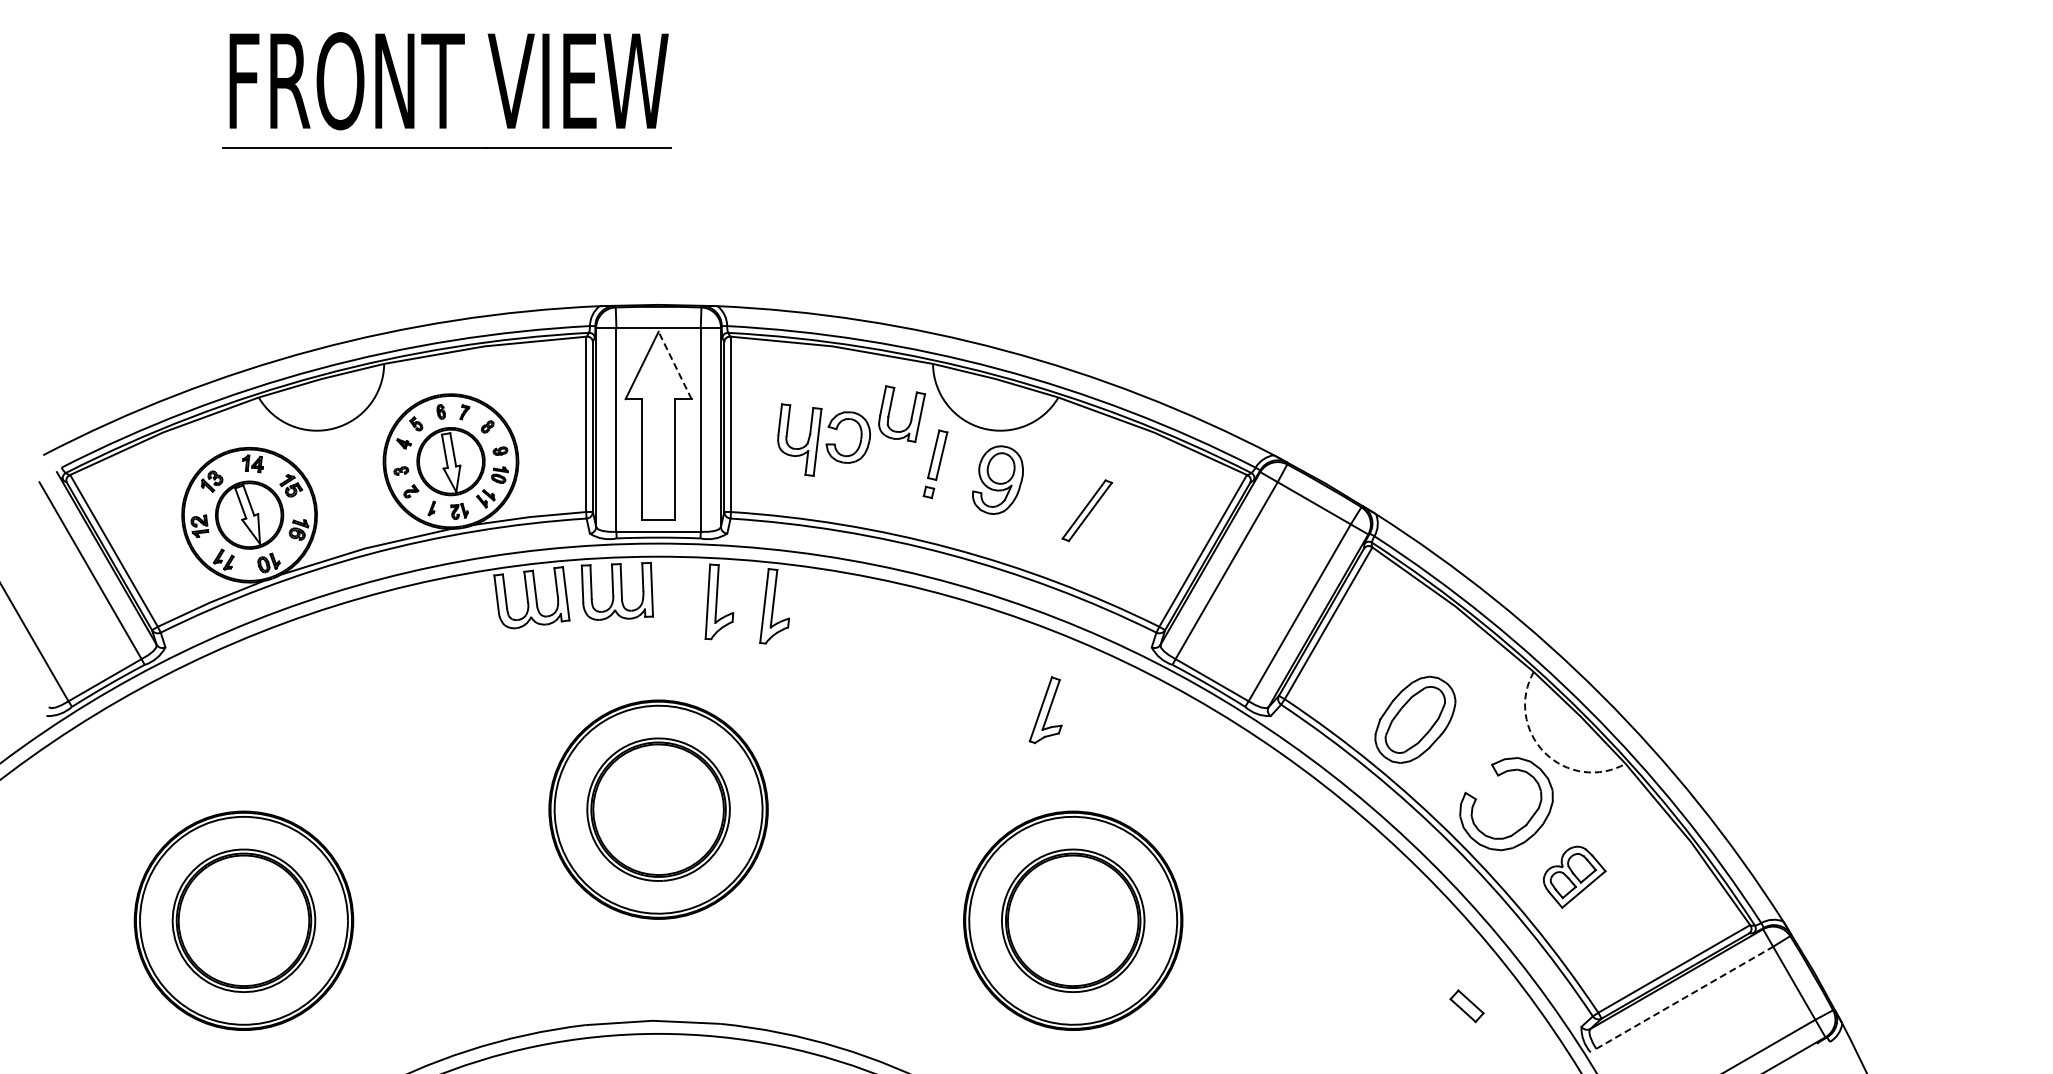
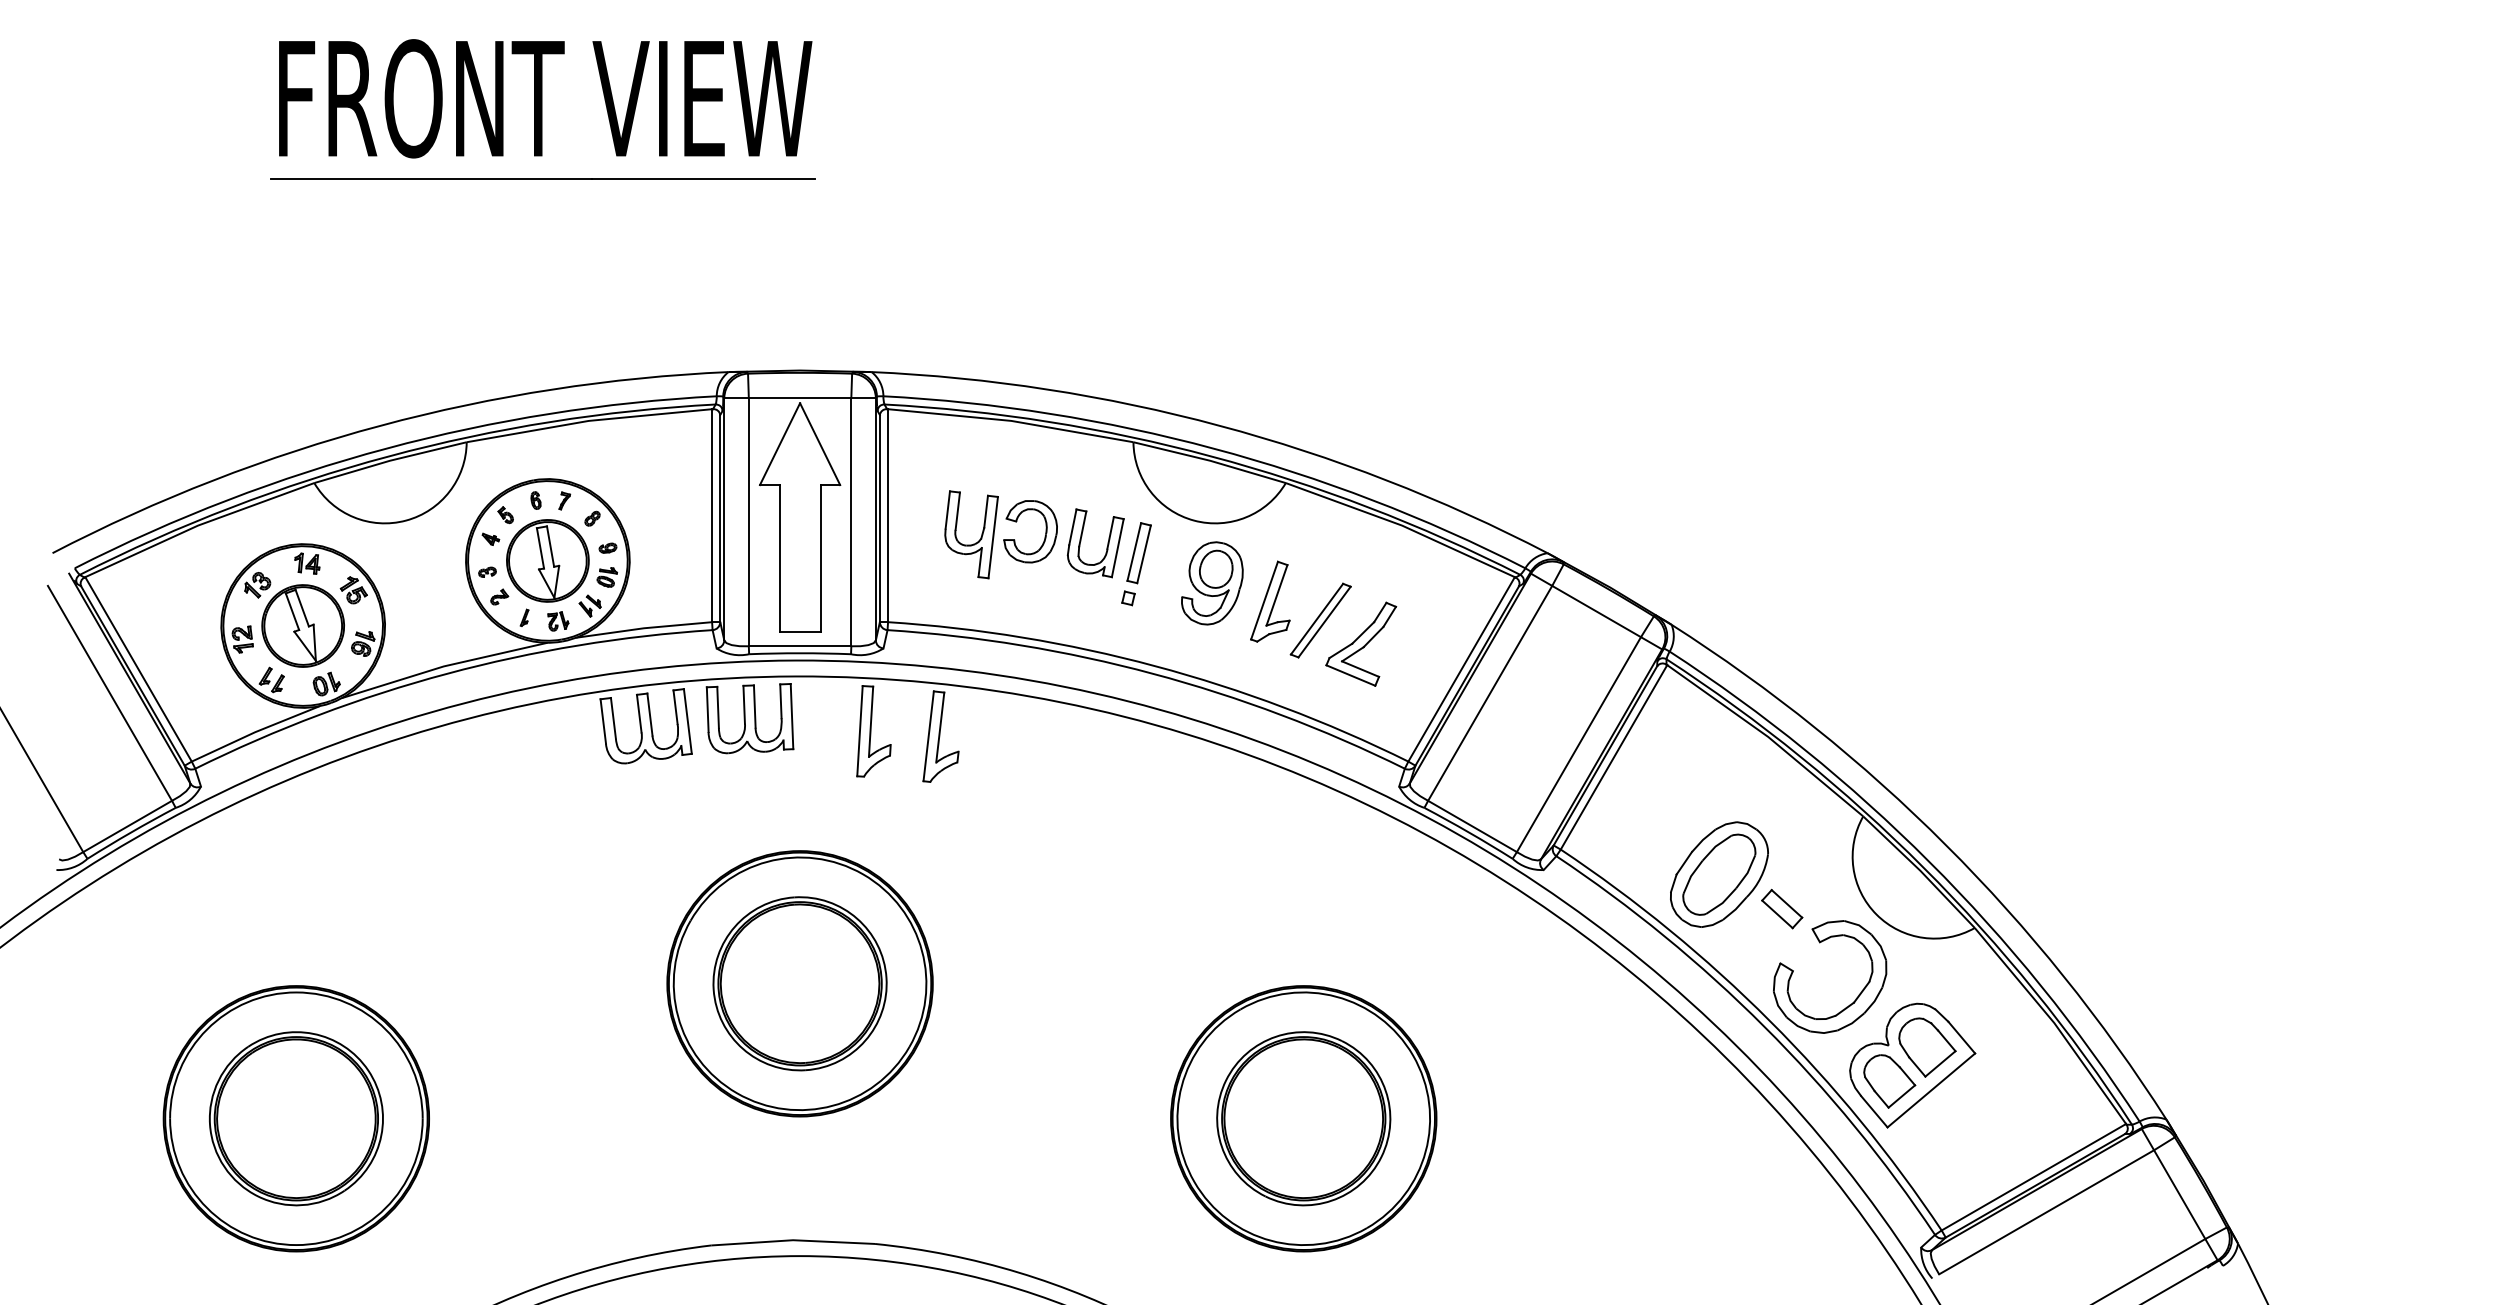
line: (675, 365) -> (820, 444), dashed -> solid
part: (910, 417) -> (1106, 547), moved
part: (1120, 530) -> (1361, 644), added
part: (1045, 710) -> (1270, 602), moved
arc: (1544, 752) -> (1876, 914), dashed -> solid
part: (1574, 877) -> (1912, 1066), size x1.67
line: (1685, 997) -> (2047, 1211), dashed -> solid
part: (1466, 1006) -> (1781, 909), moved

